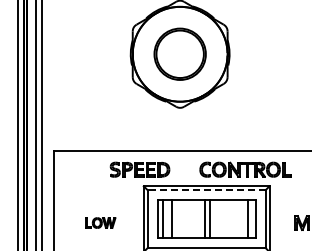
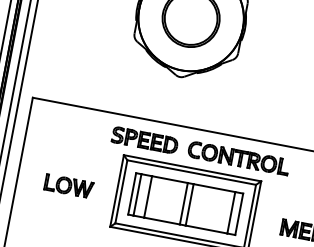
part: (139, 169) -> (144, 140), moved
line: (206, 190) -> (191, 172), dashed -> solid
part: (100, 222) -> (69, 185), size x1.43

